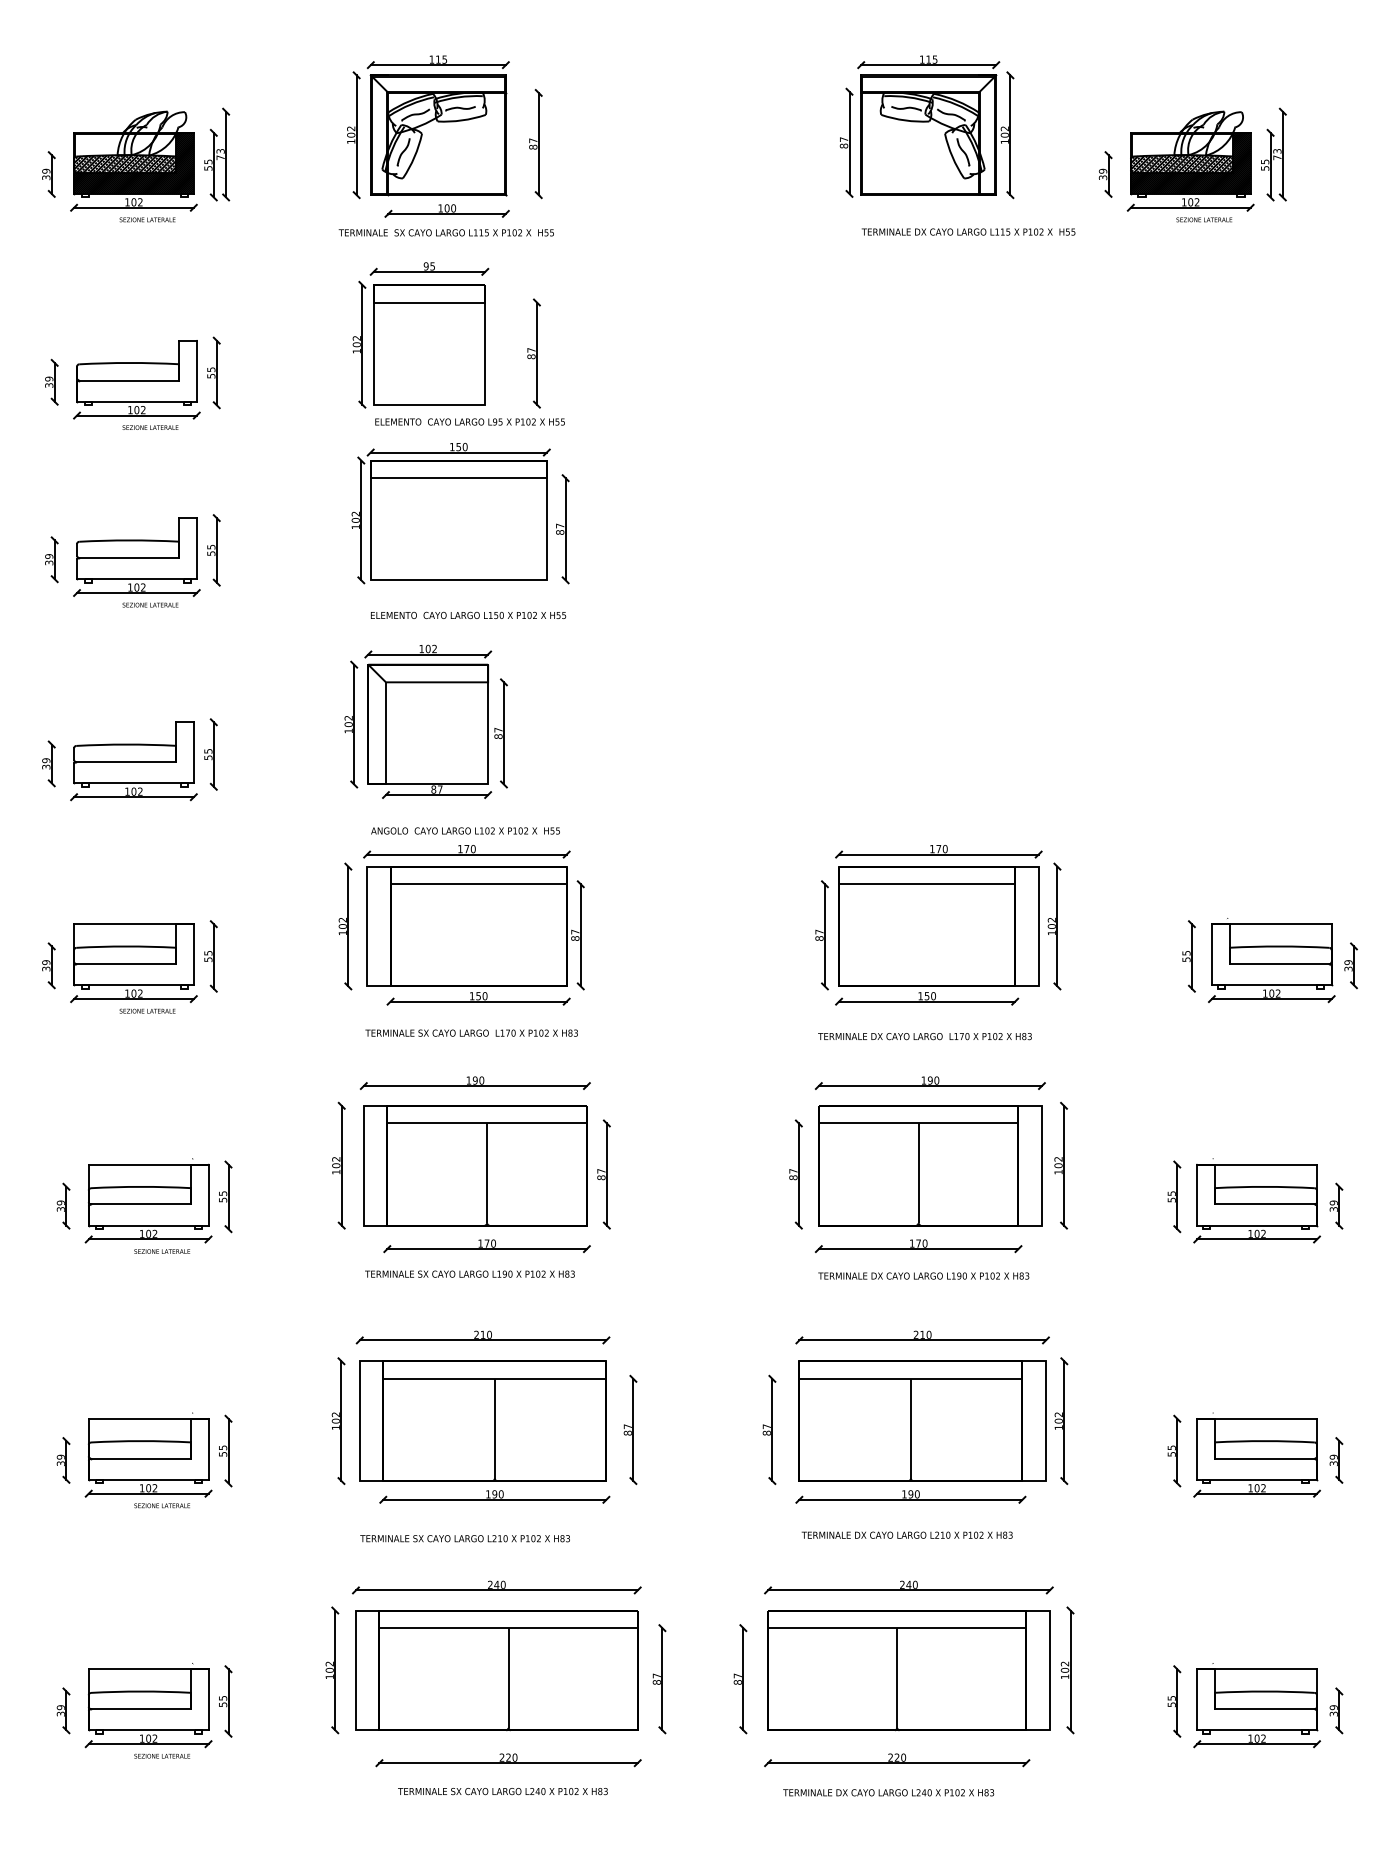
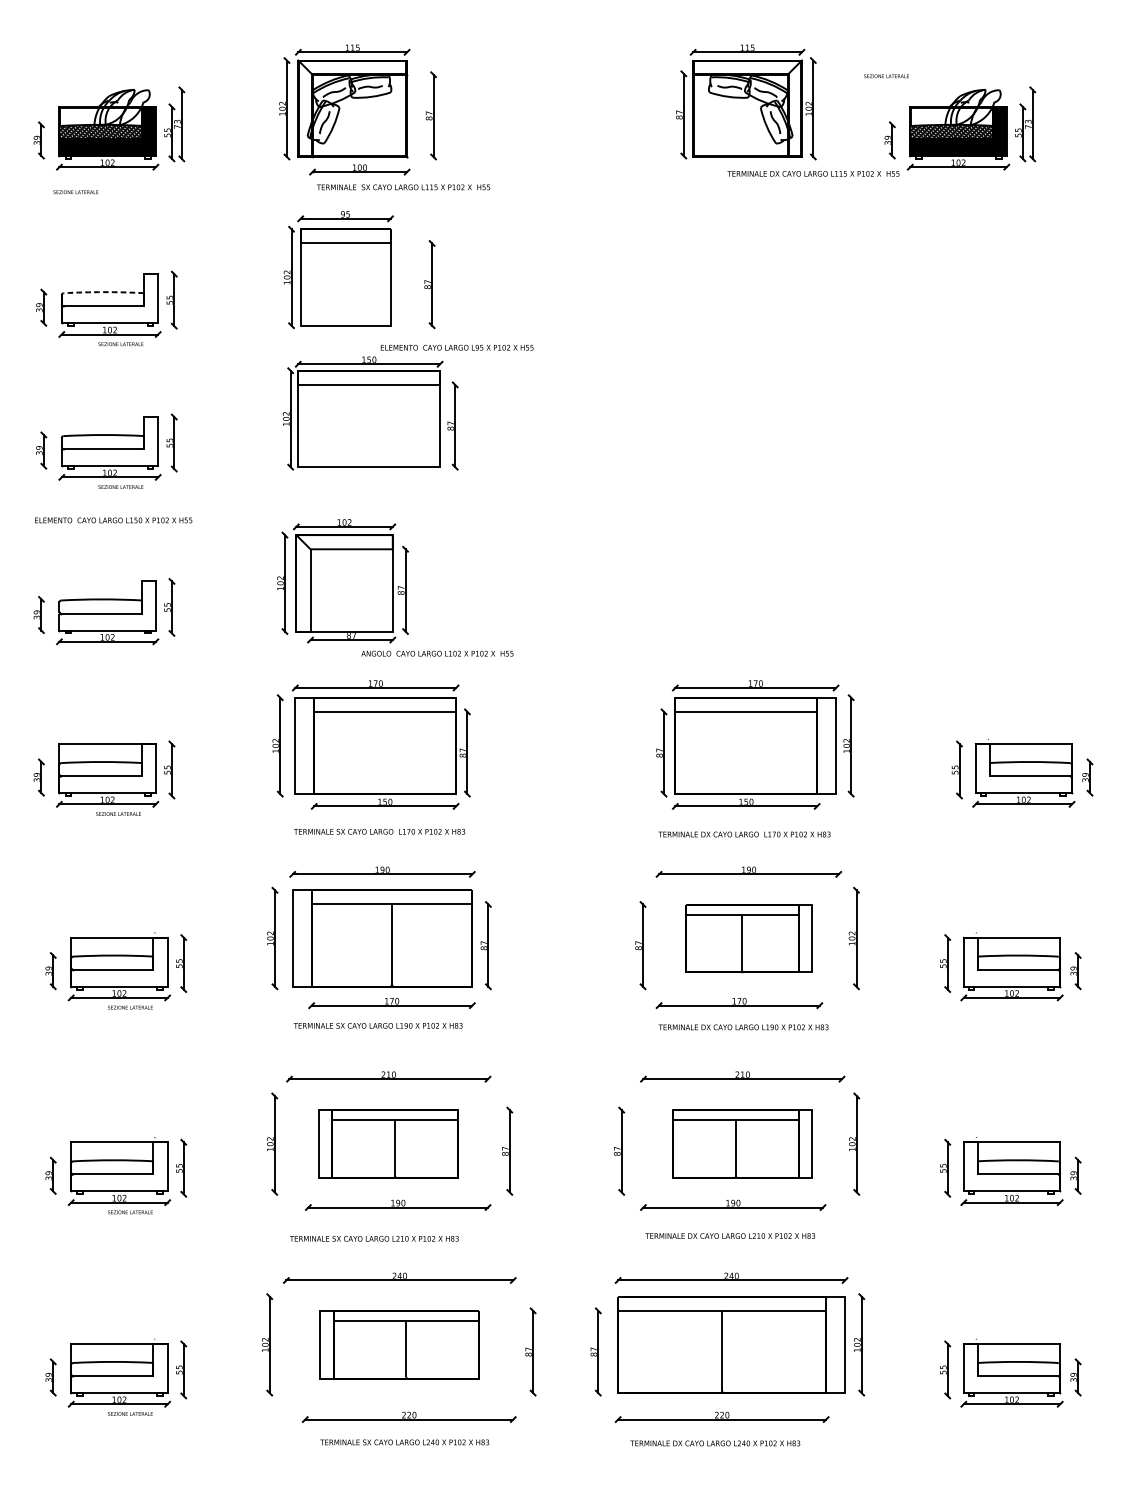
text: (147, 219) -> (75, 191), moved
text: (1204, 219) -> (886, 75), moved
text: (968, 231) -> (813, 173), moved
text: (445, 232) -> (402, 187), moved
arc: (129, 362) -> (104, 291), solid -> dashed
text: (469, 421) -> (456, 347), moved
text: (468, 614) -> (113, 519), moved
text: (465, 830) -> (437, 653), moved
part: (930, 1165) -> (749, 938), size x0.7
part: (482, 1420) -> (388, 1143), size x0.7
part: (922, 1420) -> (742, 1143), size x0.7
part: (496, 1670) -> (399, 1344), size x0.7

